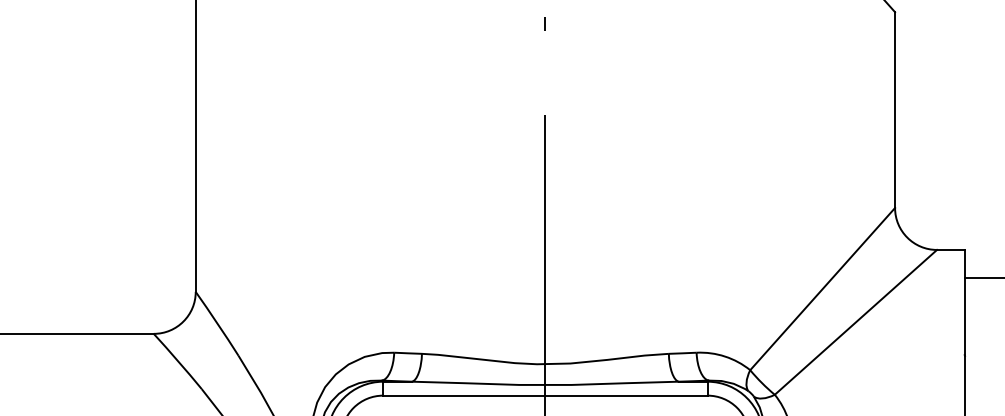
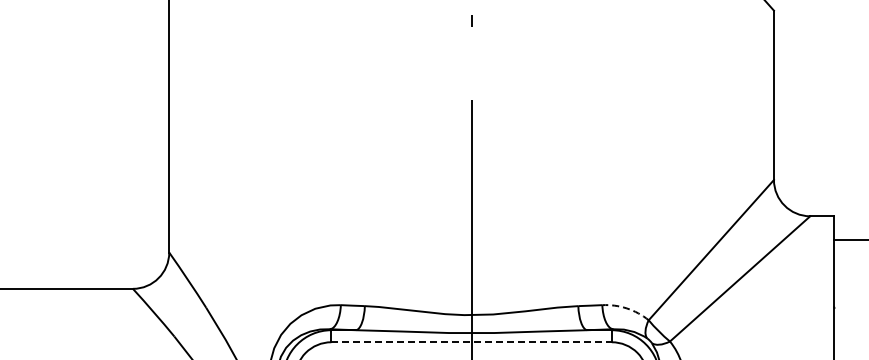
arc: (724, 356) -> (626, 308), solid -> dashed
line: (546, 395) -> (472, 342), solid -> dashed

